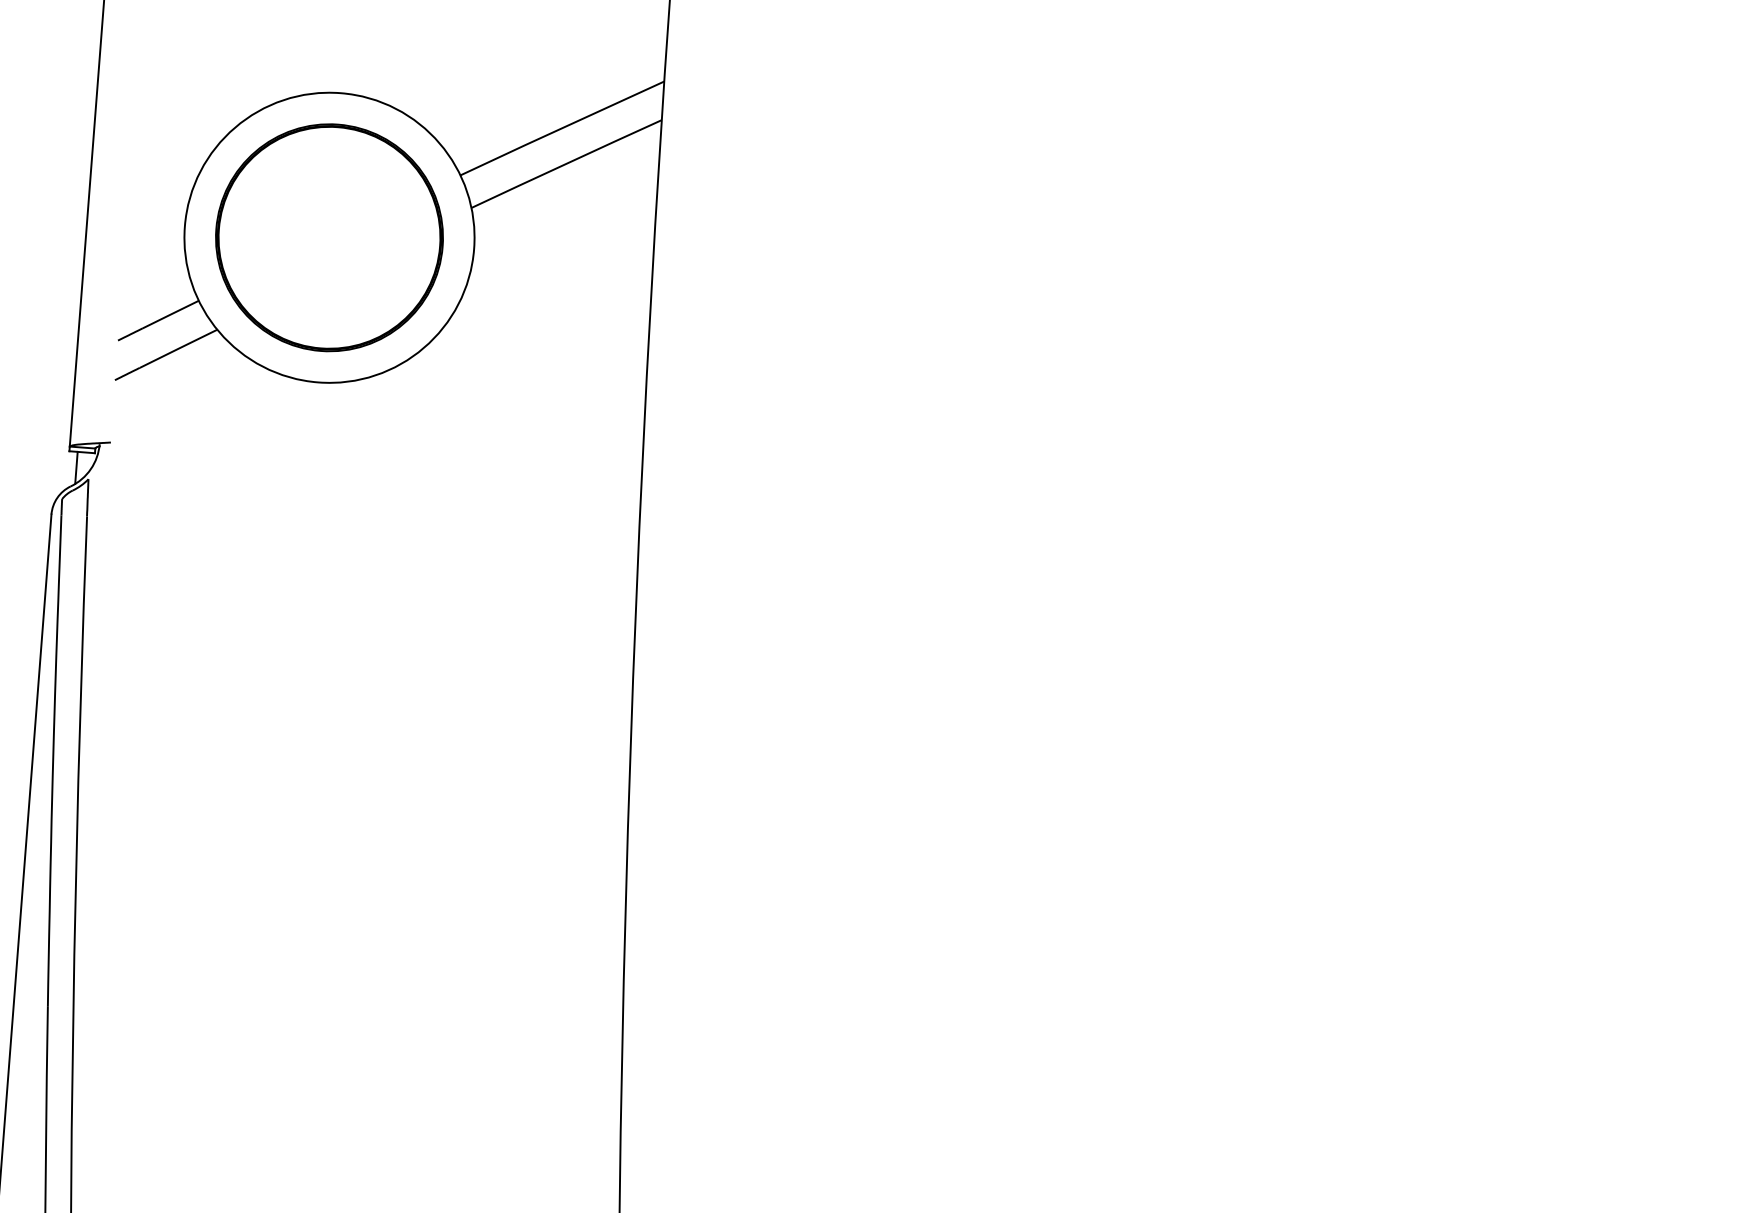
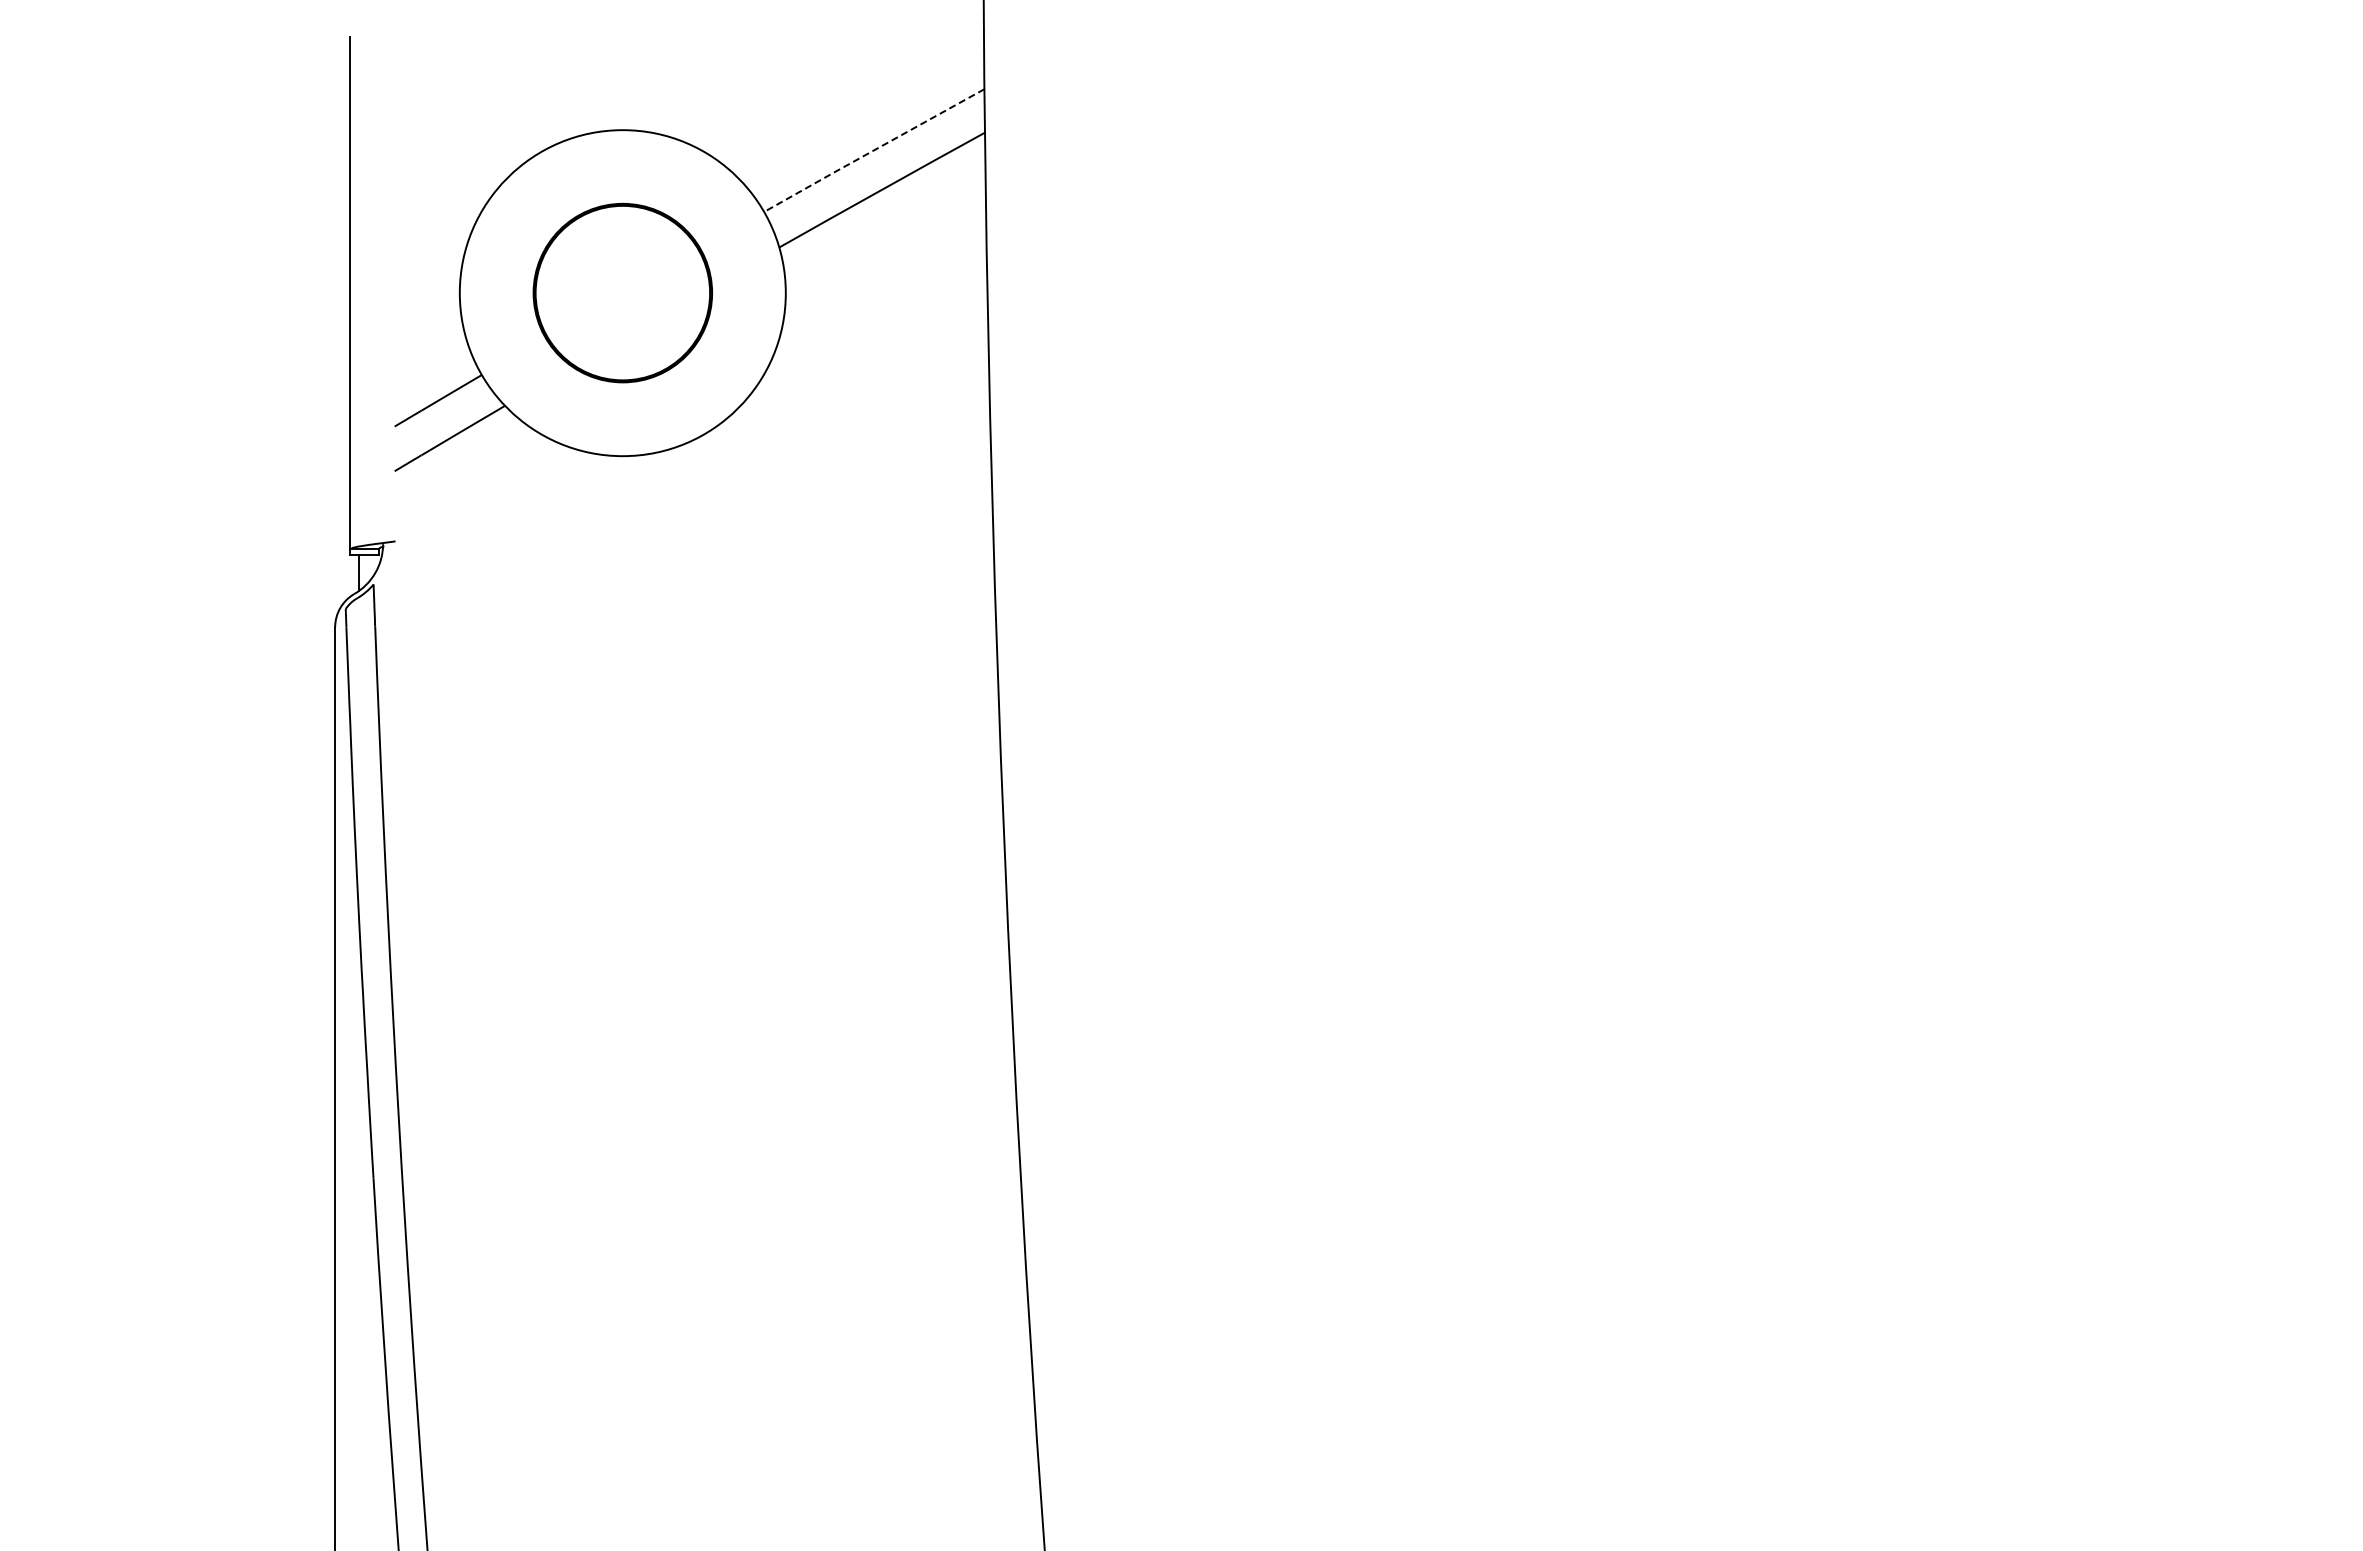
line: (561, 128) -> (873, 150), solid -> dashed
part: (329, 237) -> (622, 292), size x0.7

